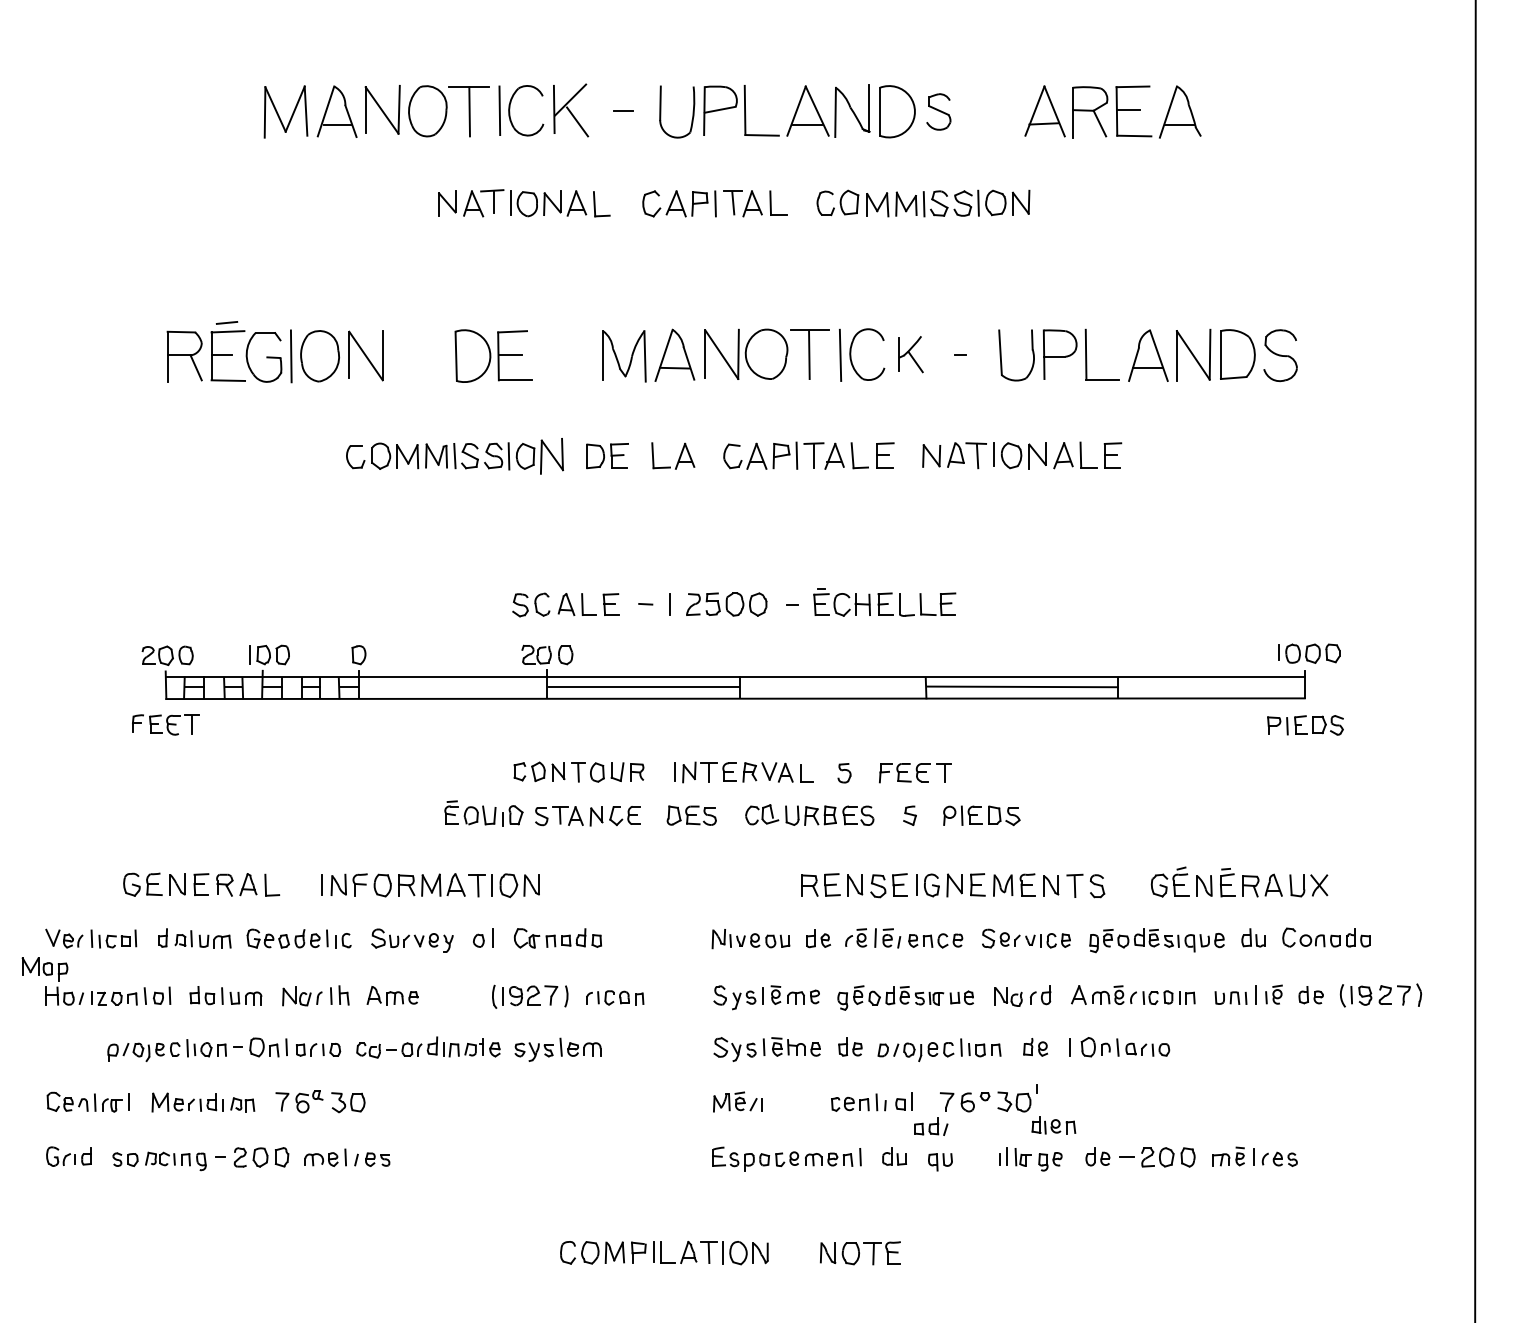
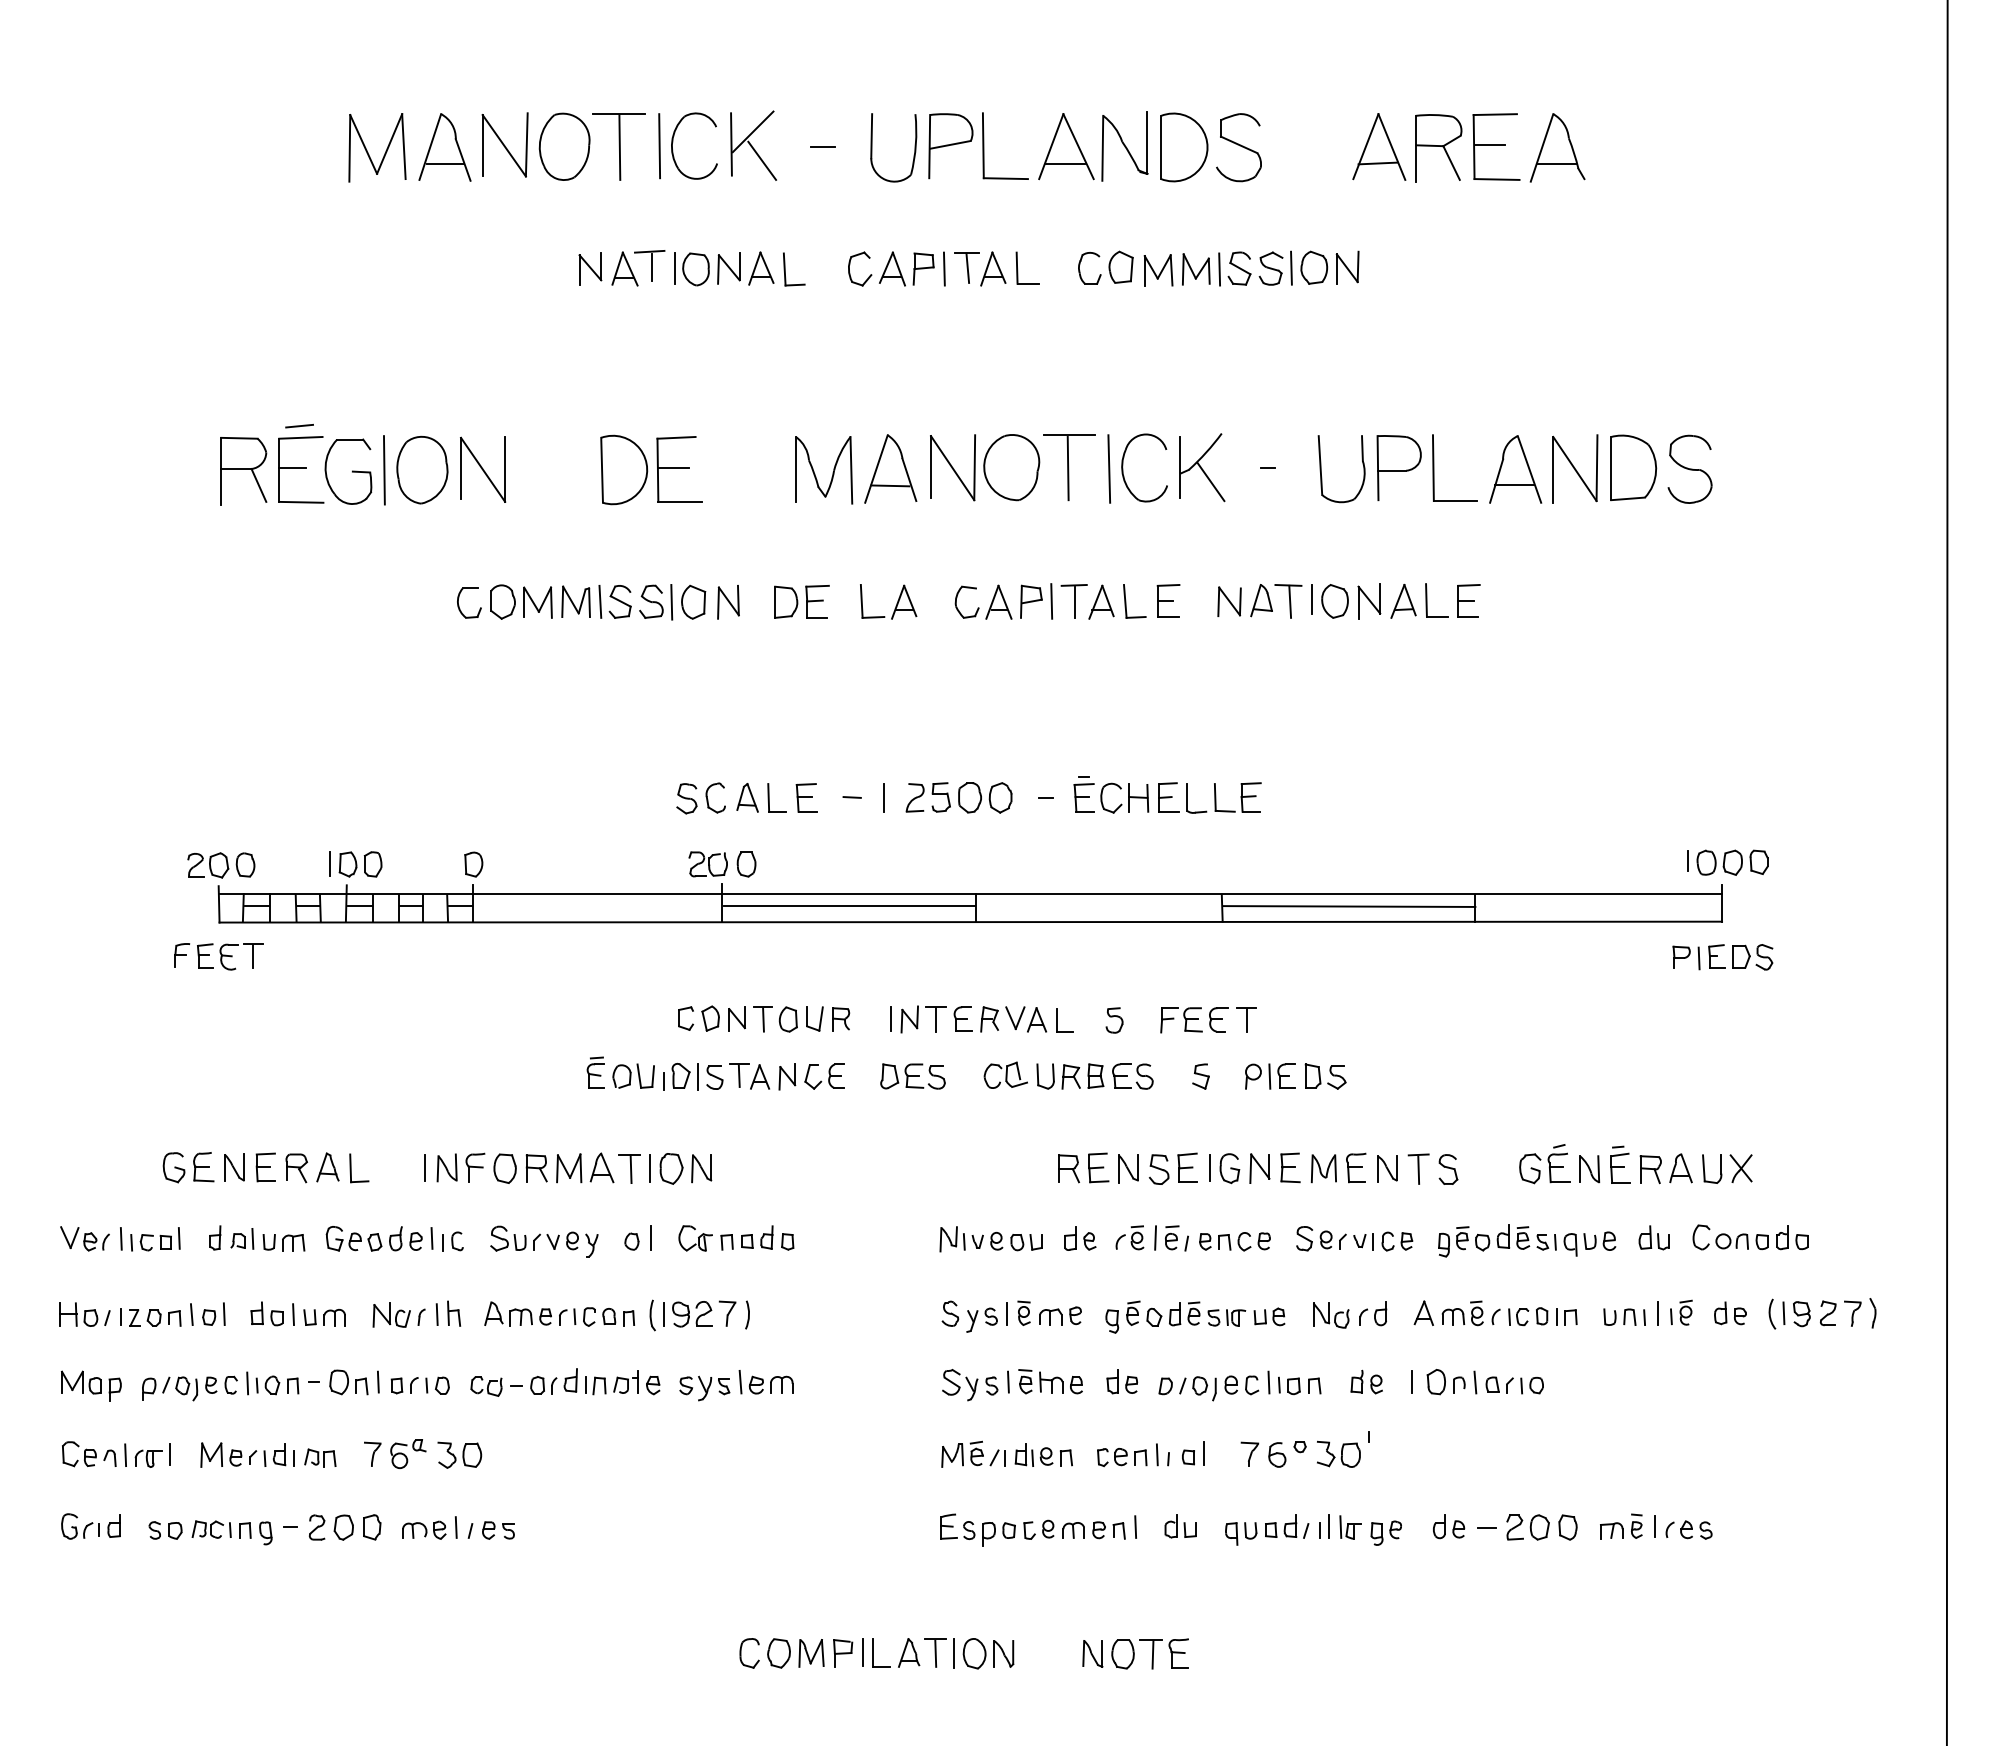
part: (938, 111) -> (1238, 147), size x1.43
part: (911, 354) -> (1202, 467), size x1.43
part: (551, 456) -> (728, 602), size x0.71
line: (529, 815) -> (698, 1076), added
part: (45, 968) -> (91, 1385), moved
part: (614, 997) -> (596, 1316), moved
part: (1053, 1124) -> (1043, 1454), moved
part: (931, 1126) -> (1287, 1526), moved

